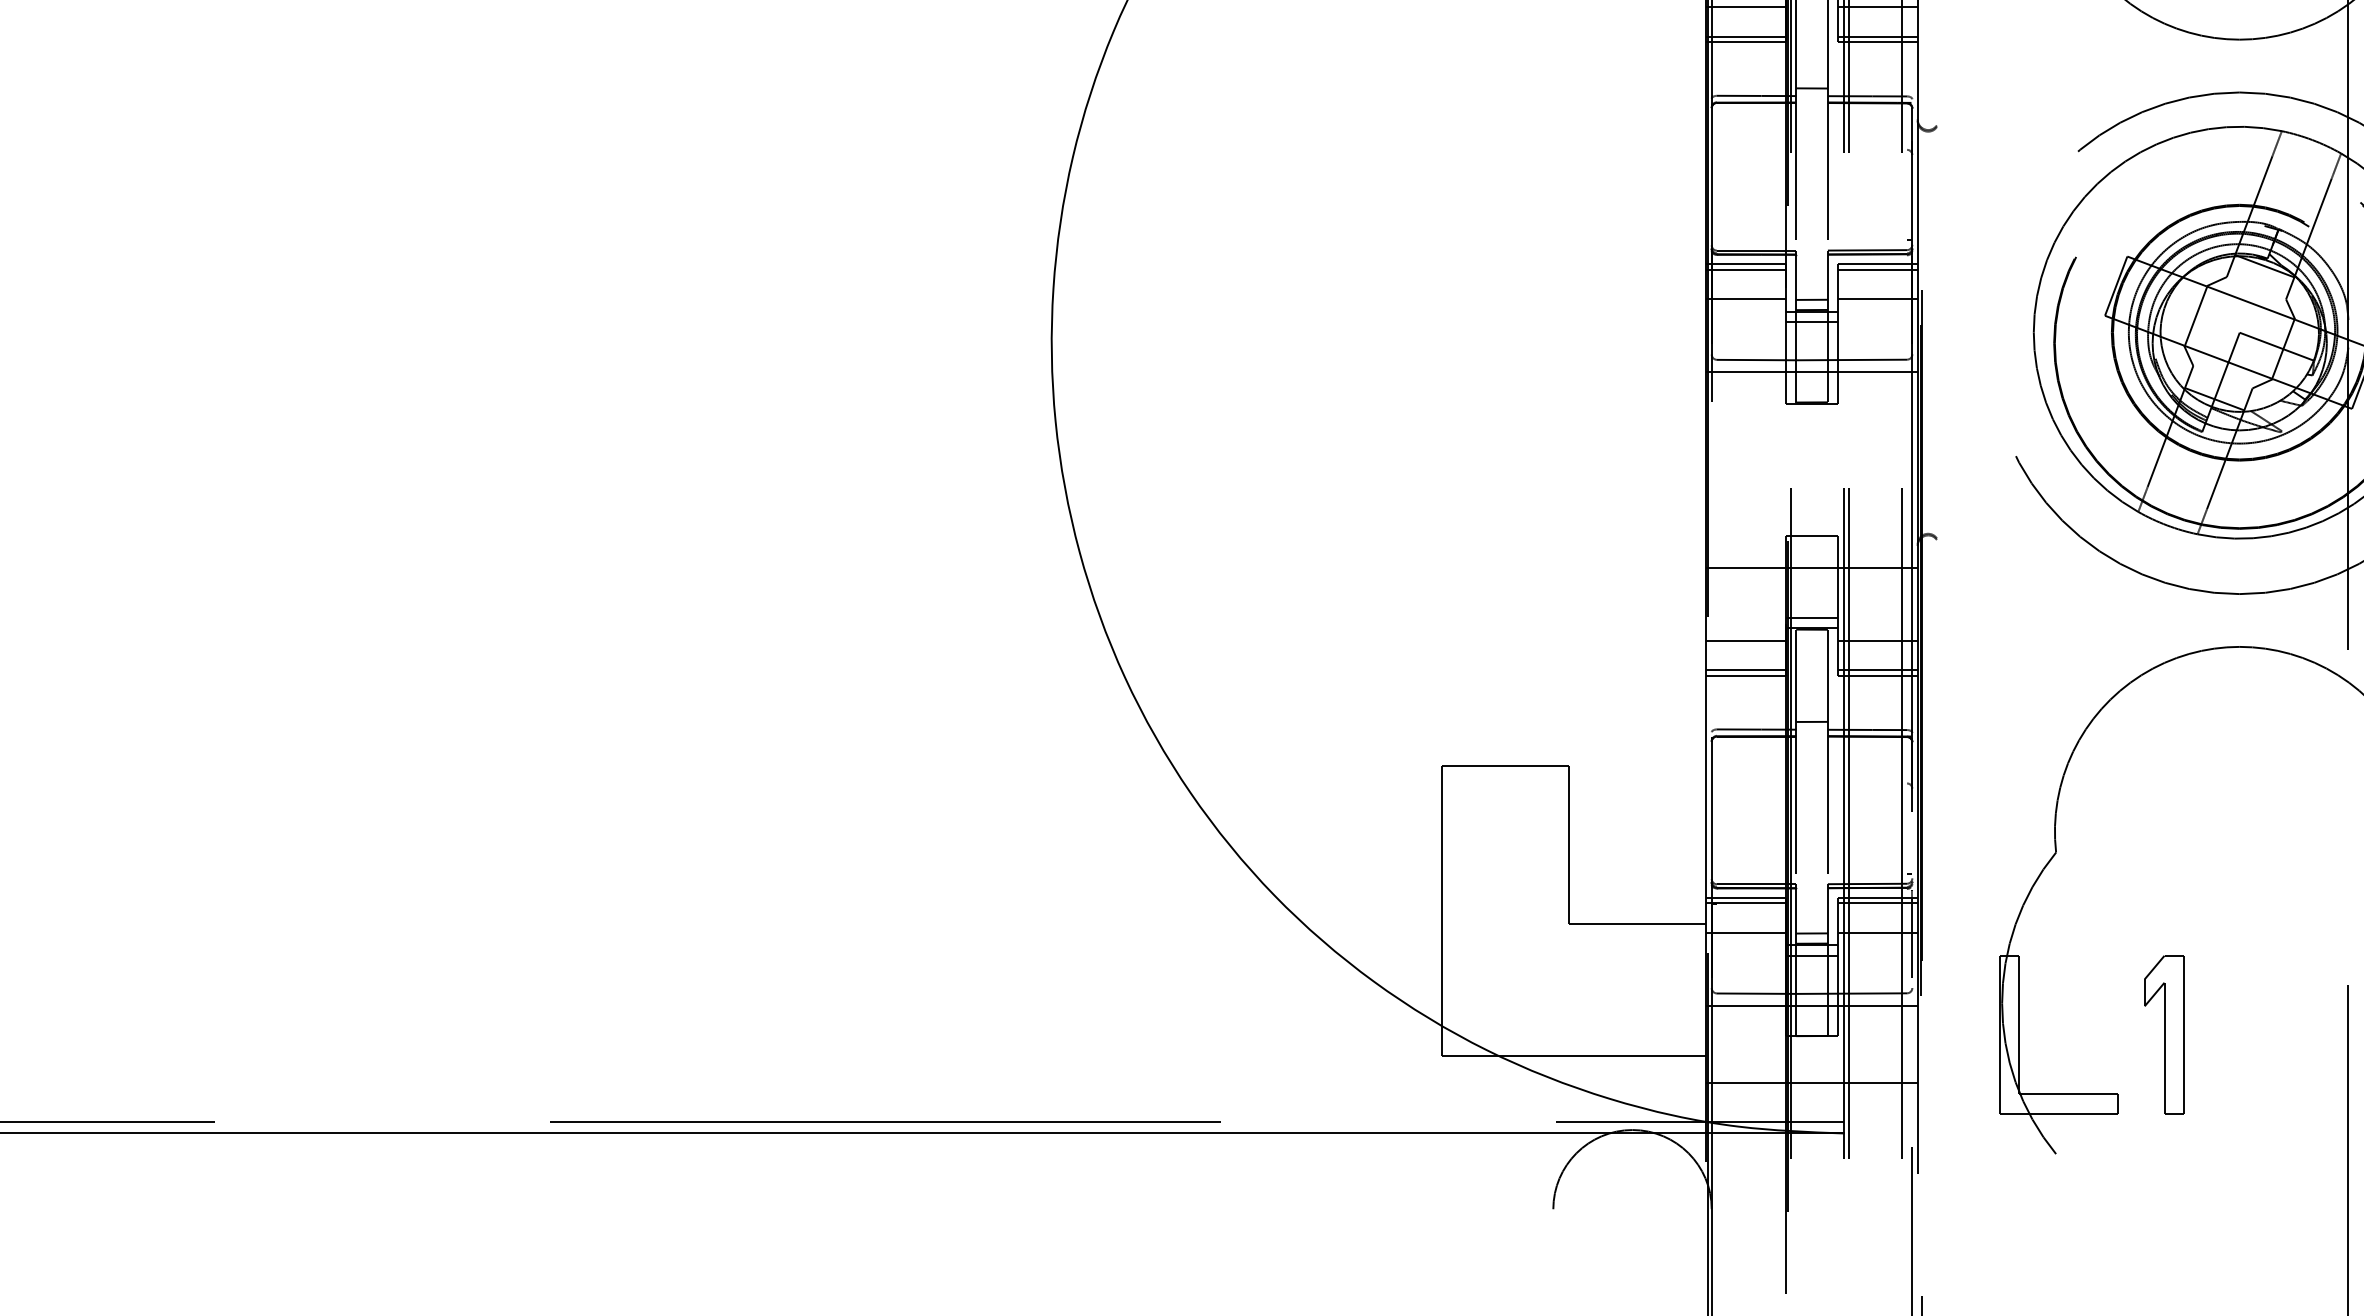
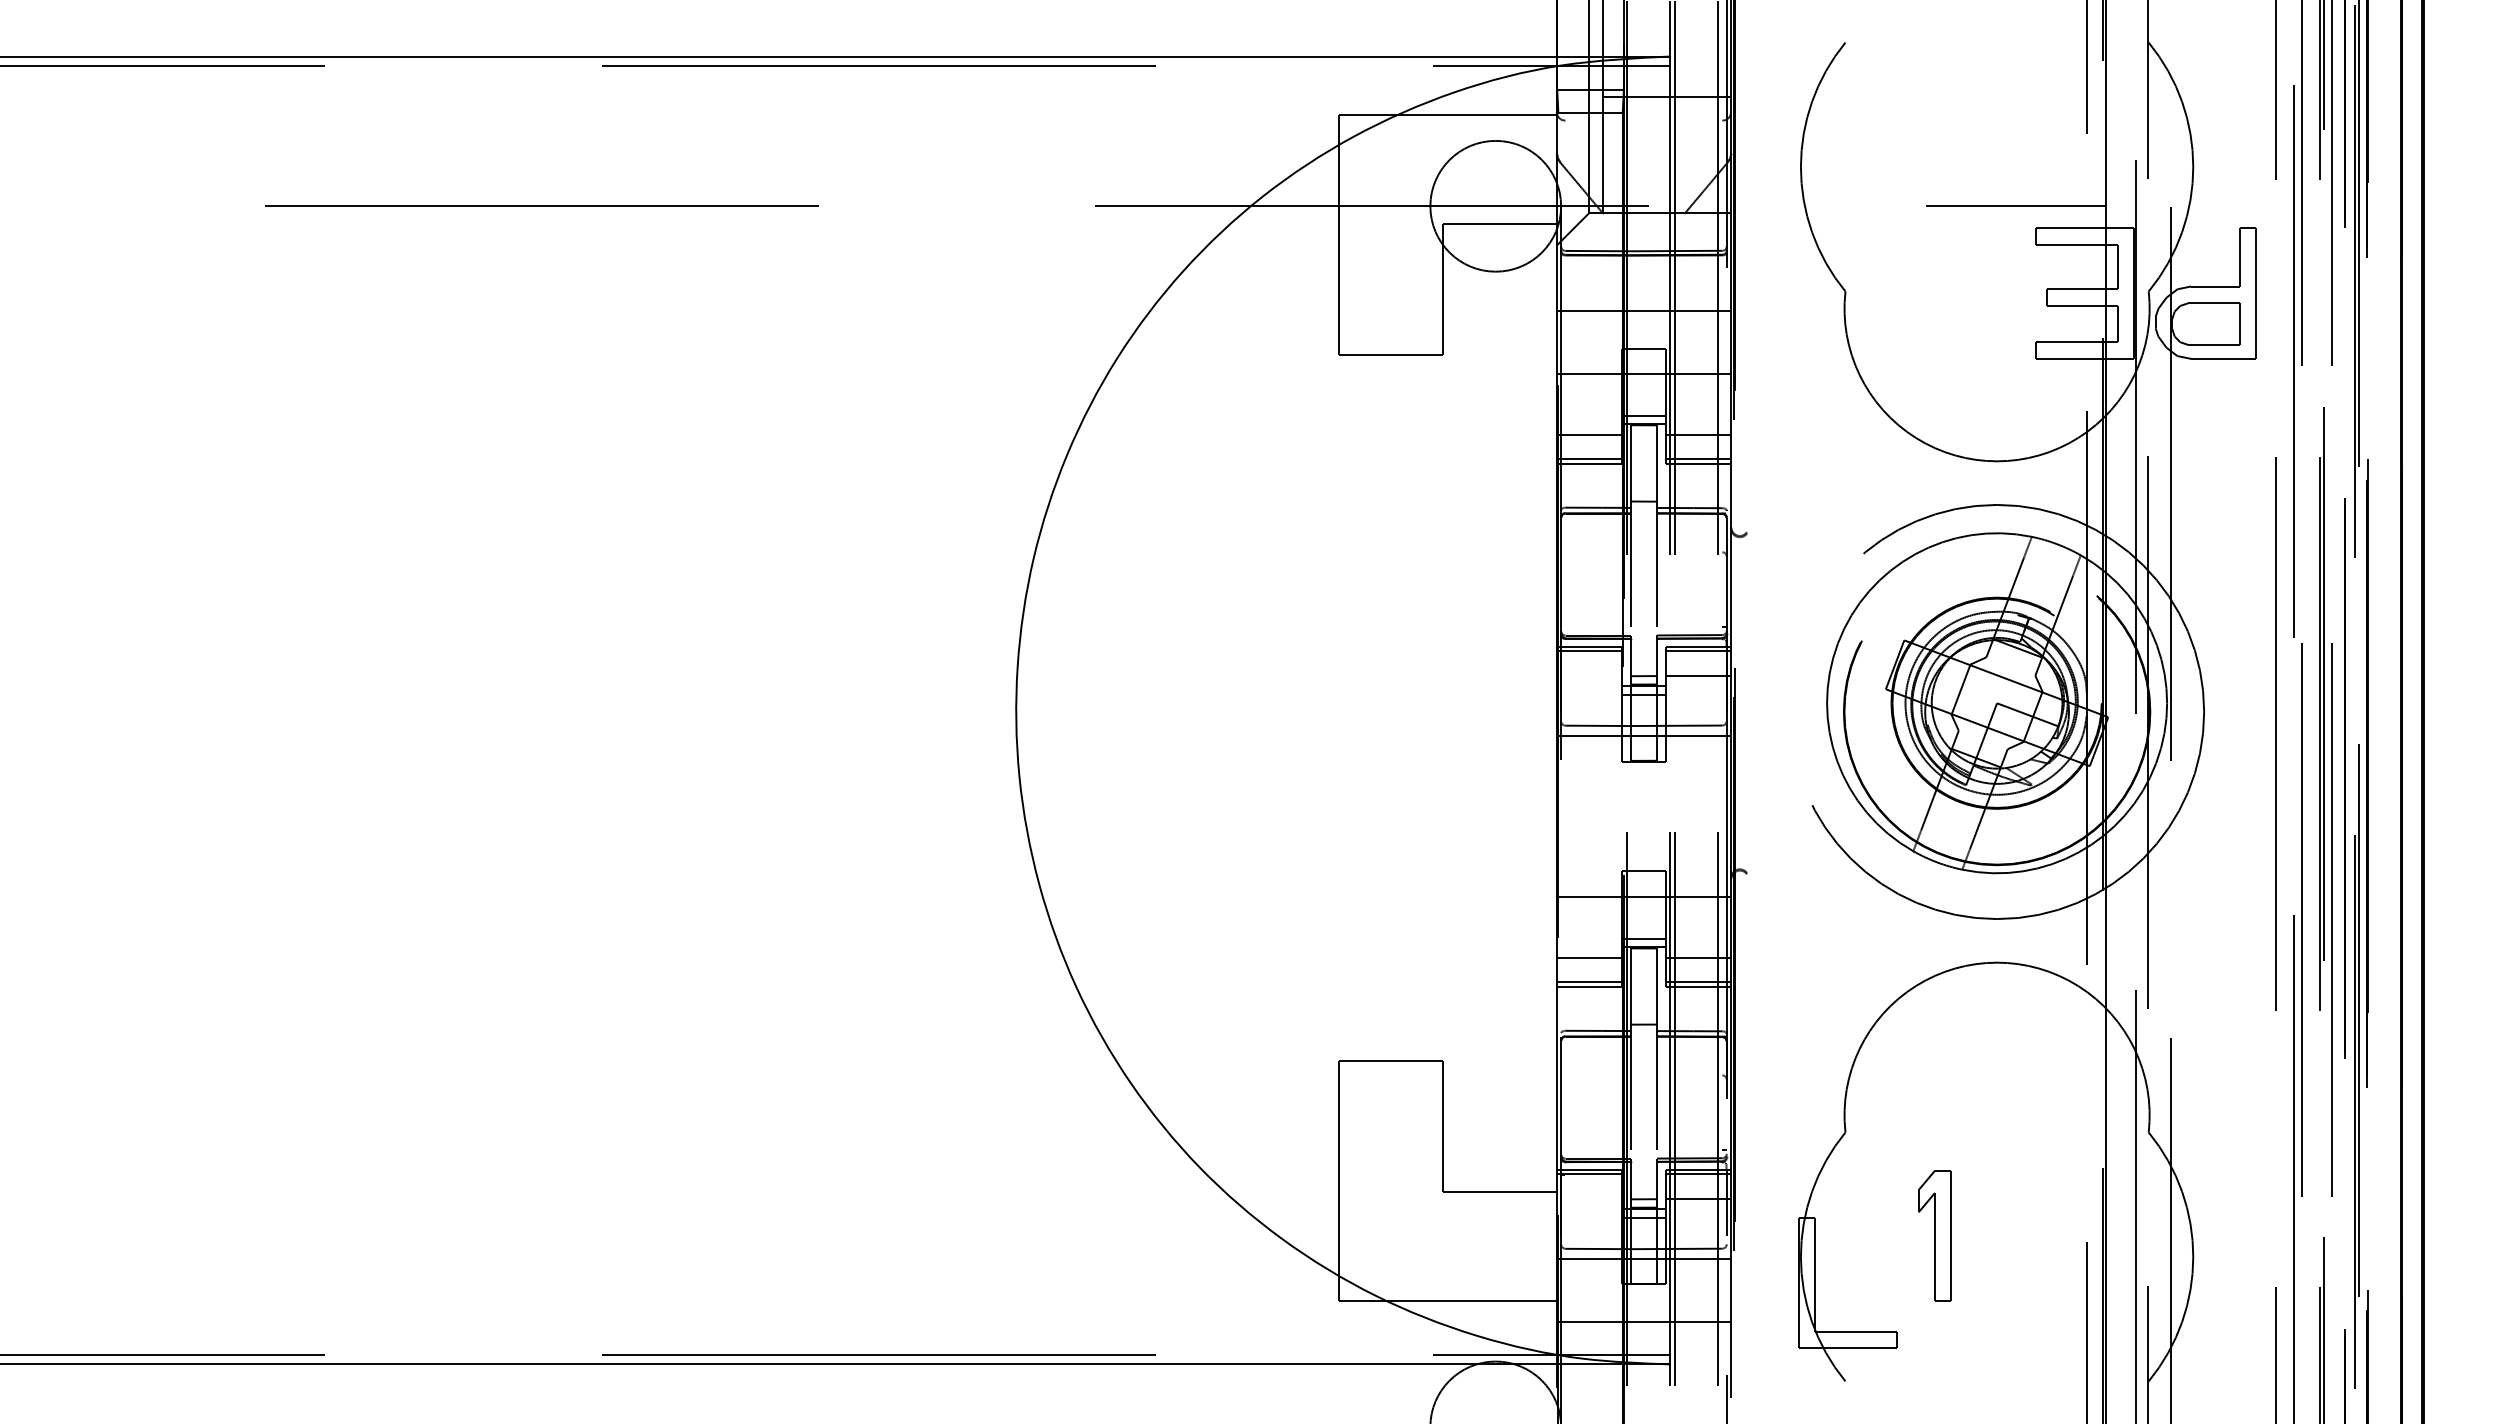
line: (1746, 299) -> (1589, 675), removed
line: (1746, 932) -> (1589, 1198), removed
part: (2163, 1034) -> (1934, 1235), moved

